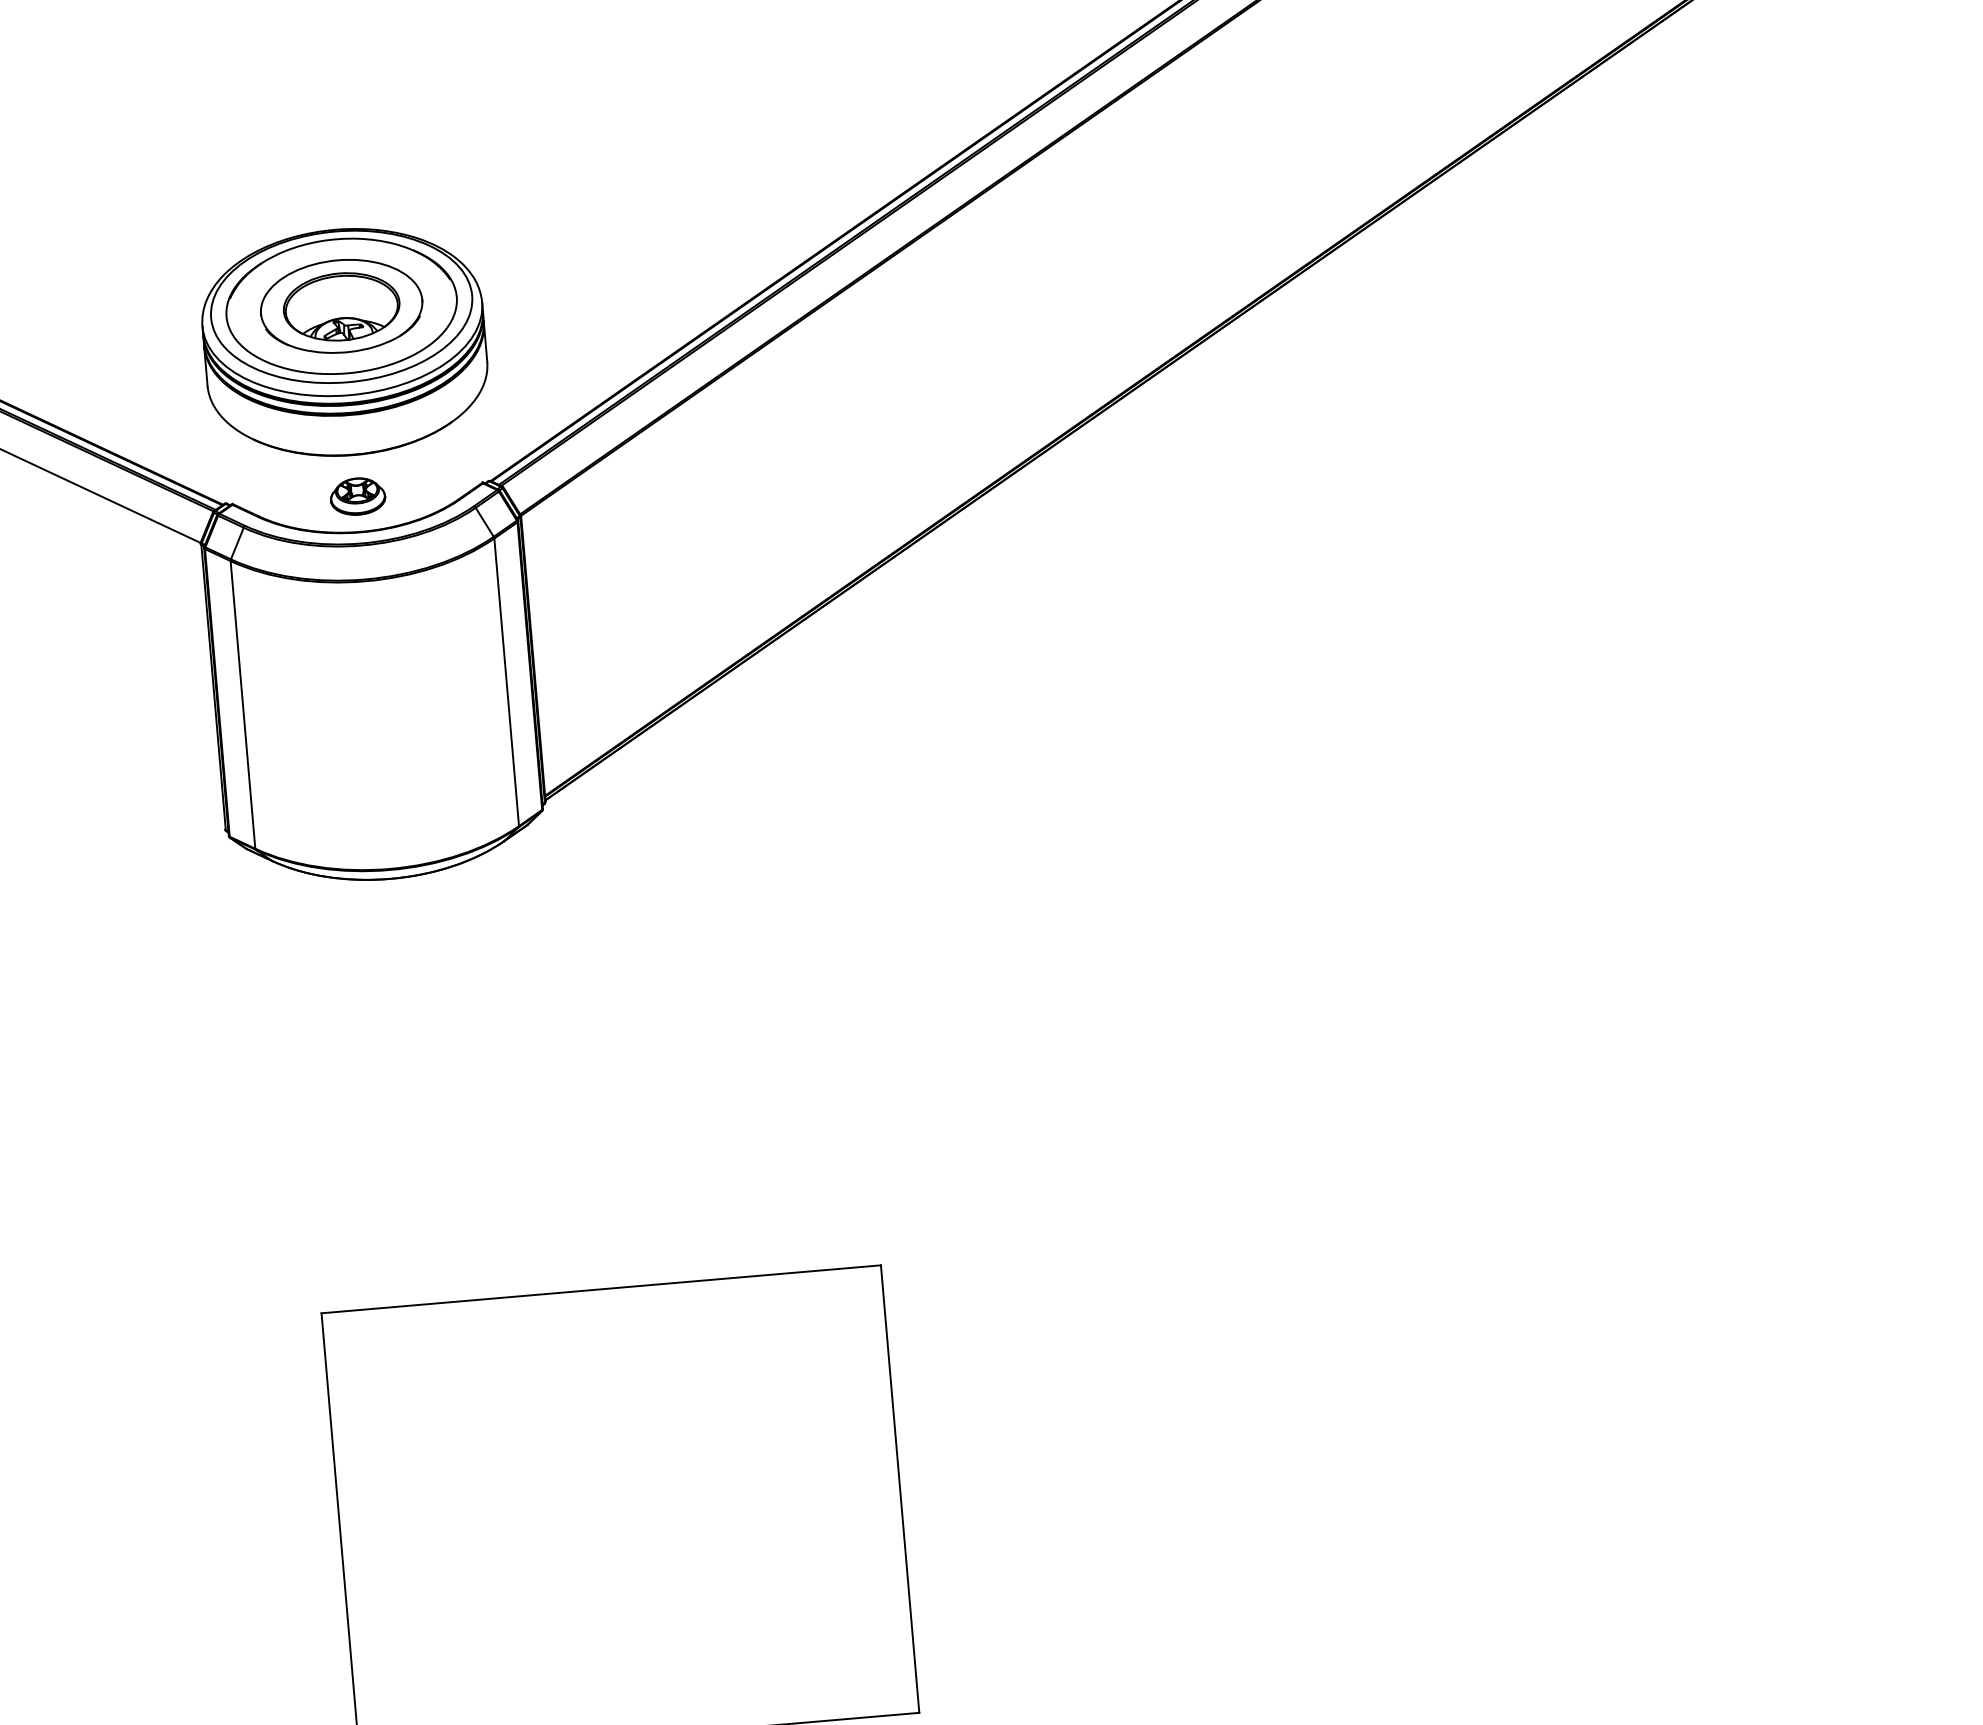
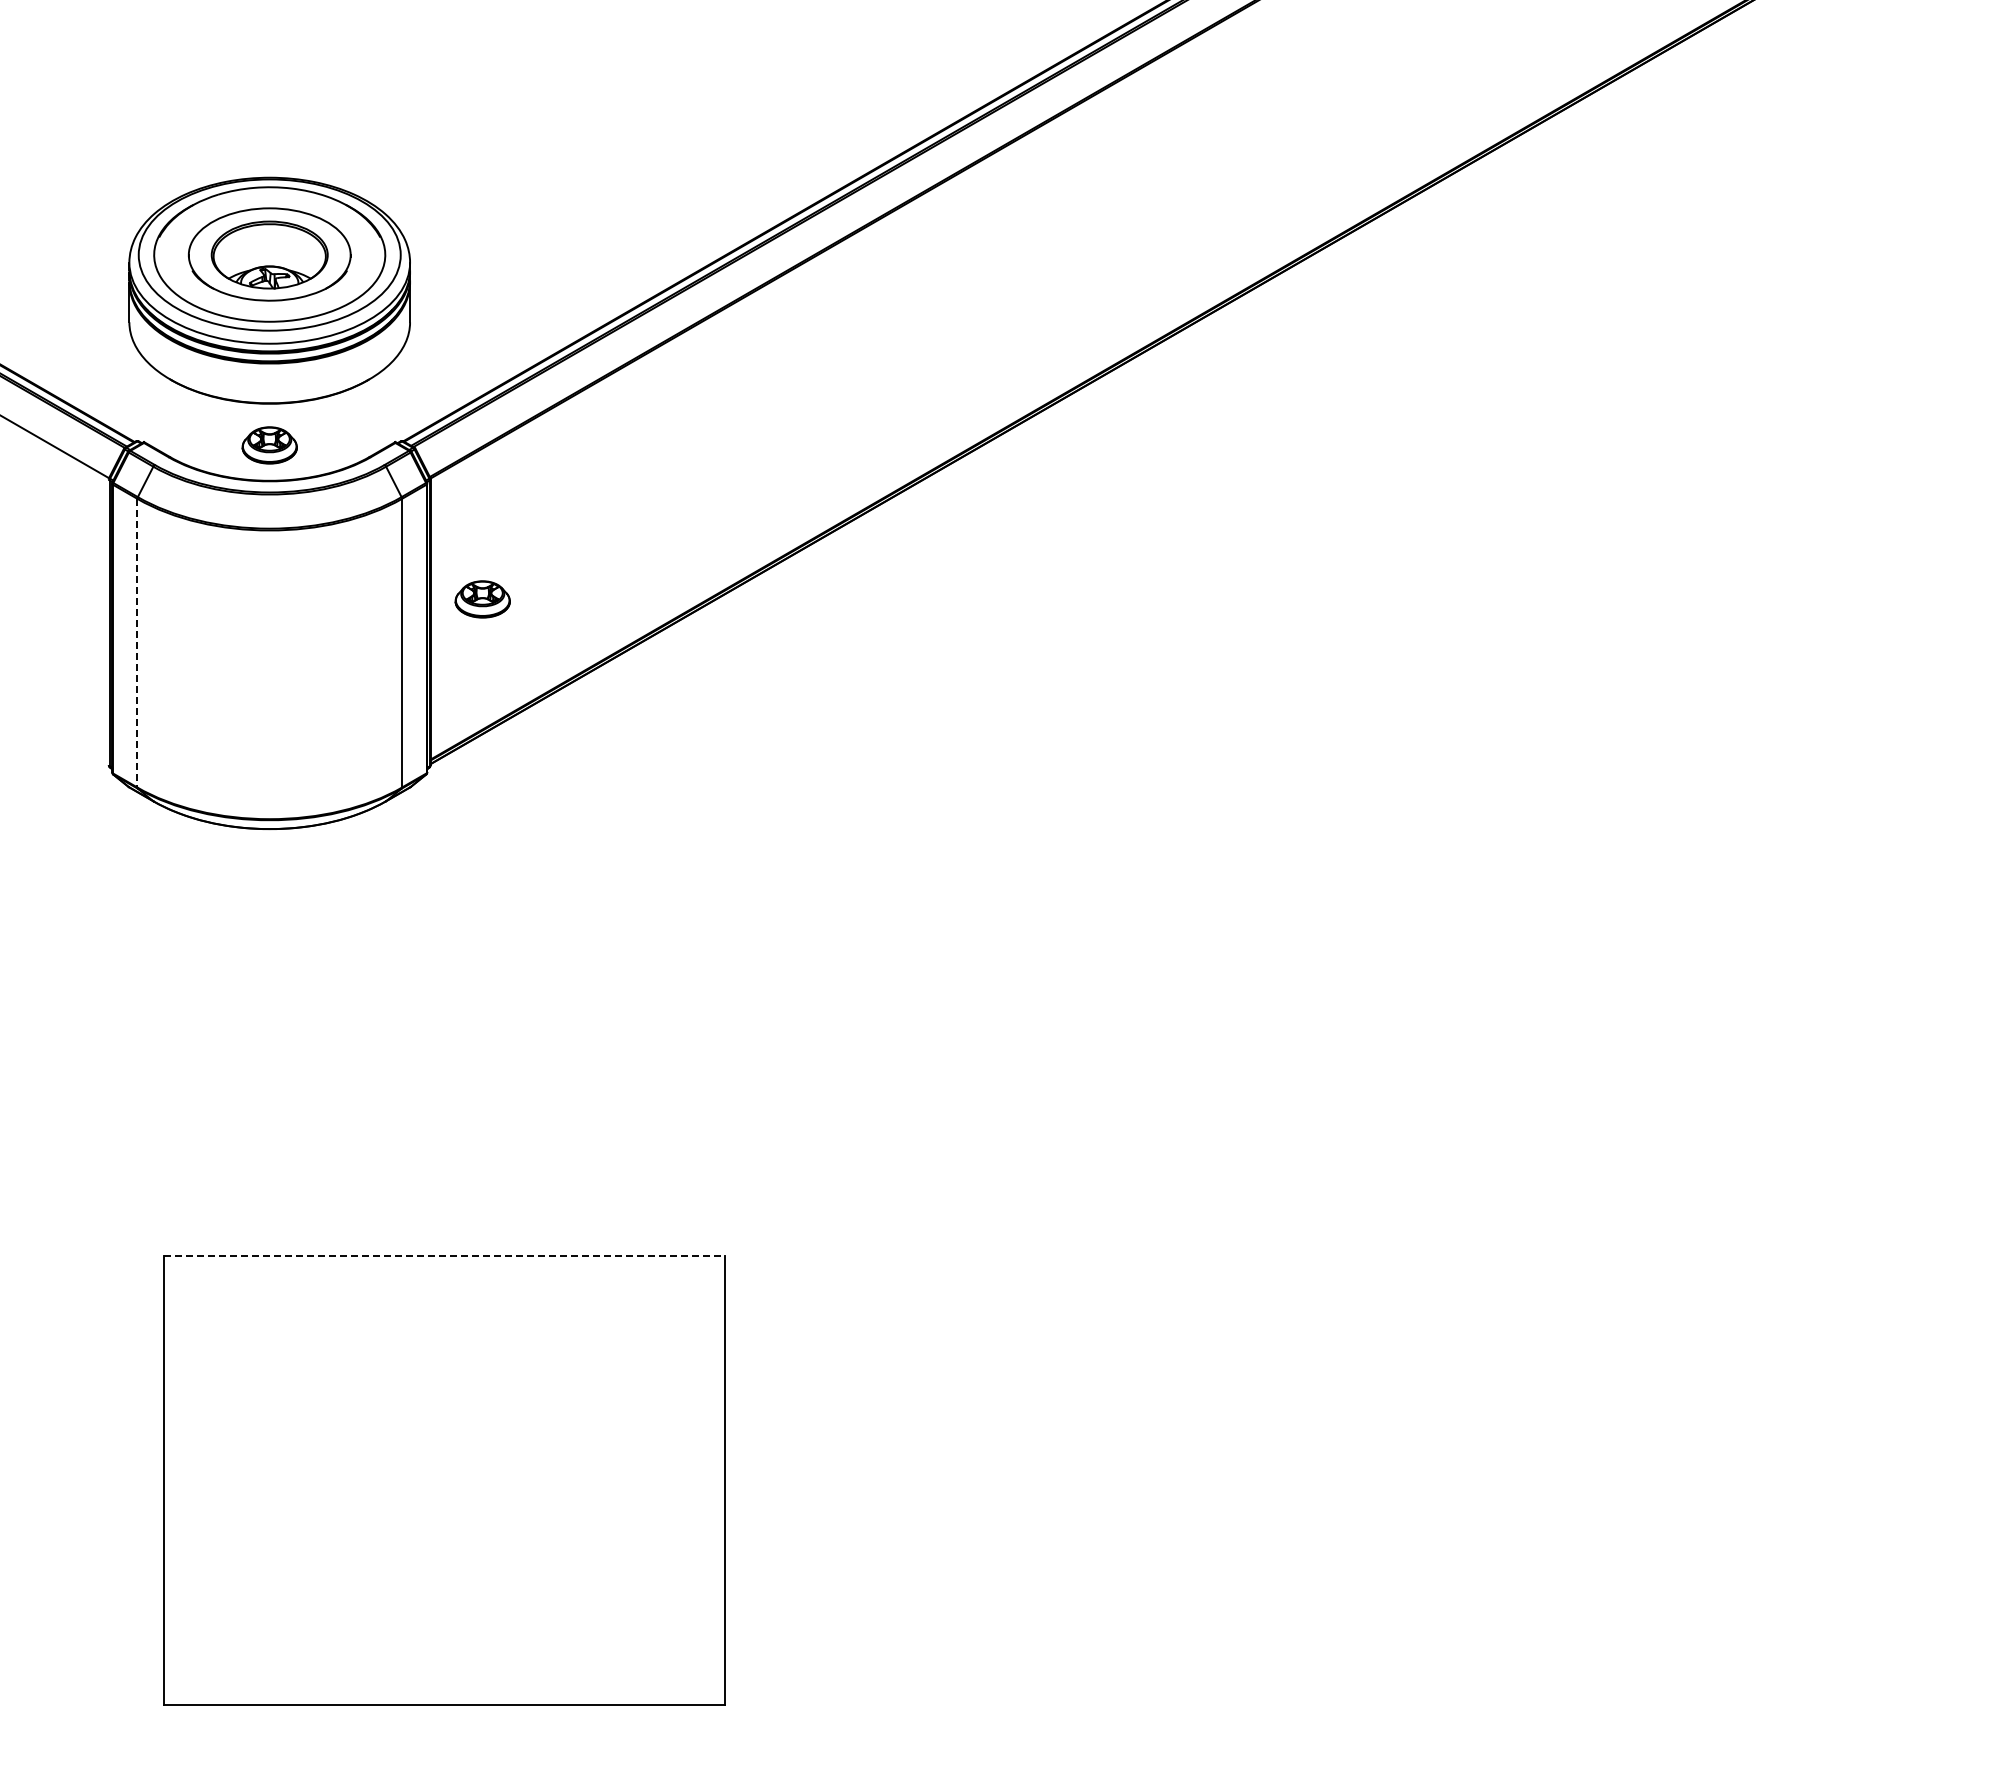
part: (583, 631) -> (482, 599), added
line: (243, 705) -> (137, 643), solid -> dashed
line: (601, 1289) -> (444, 1256), solid -> dashed

